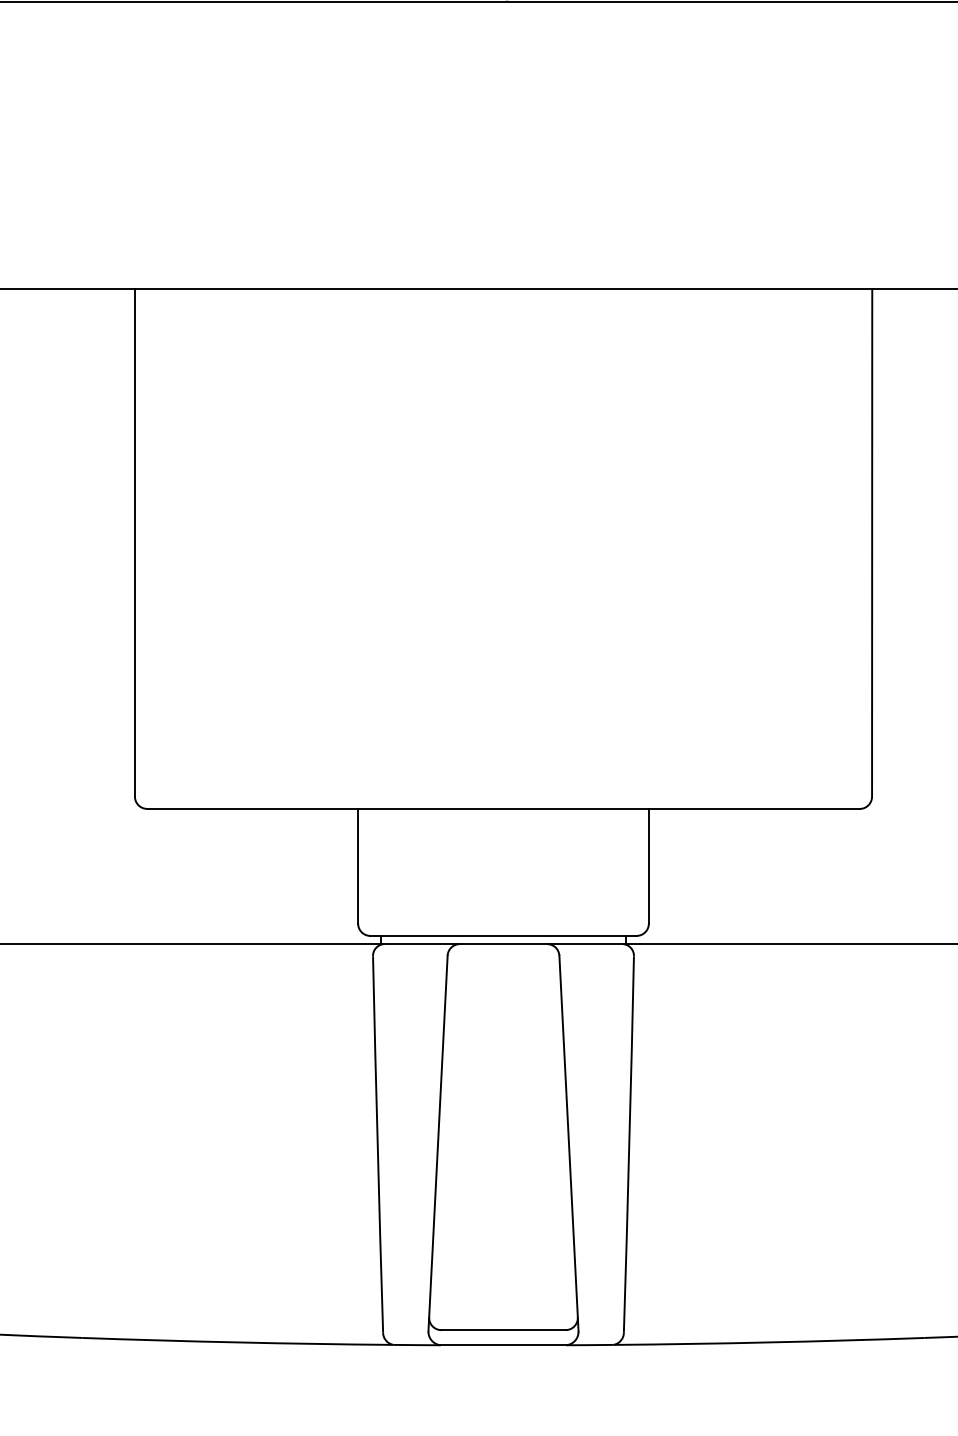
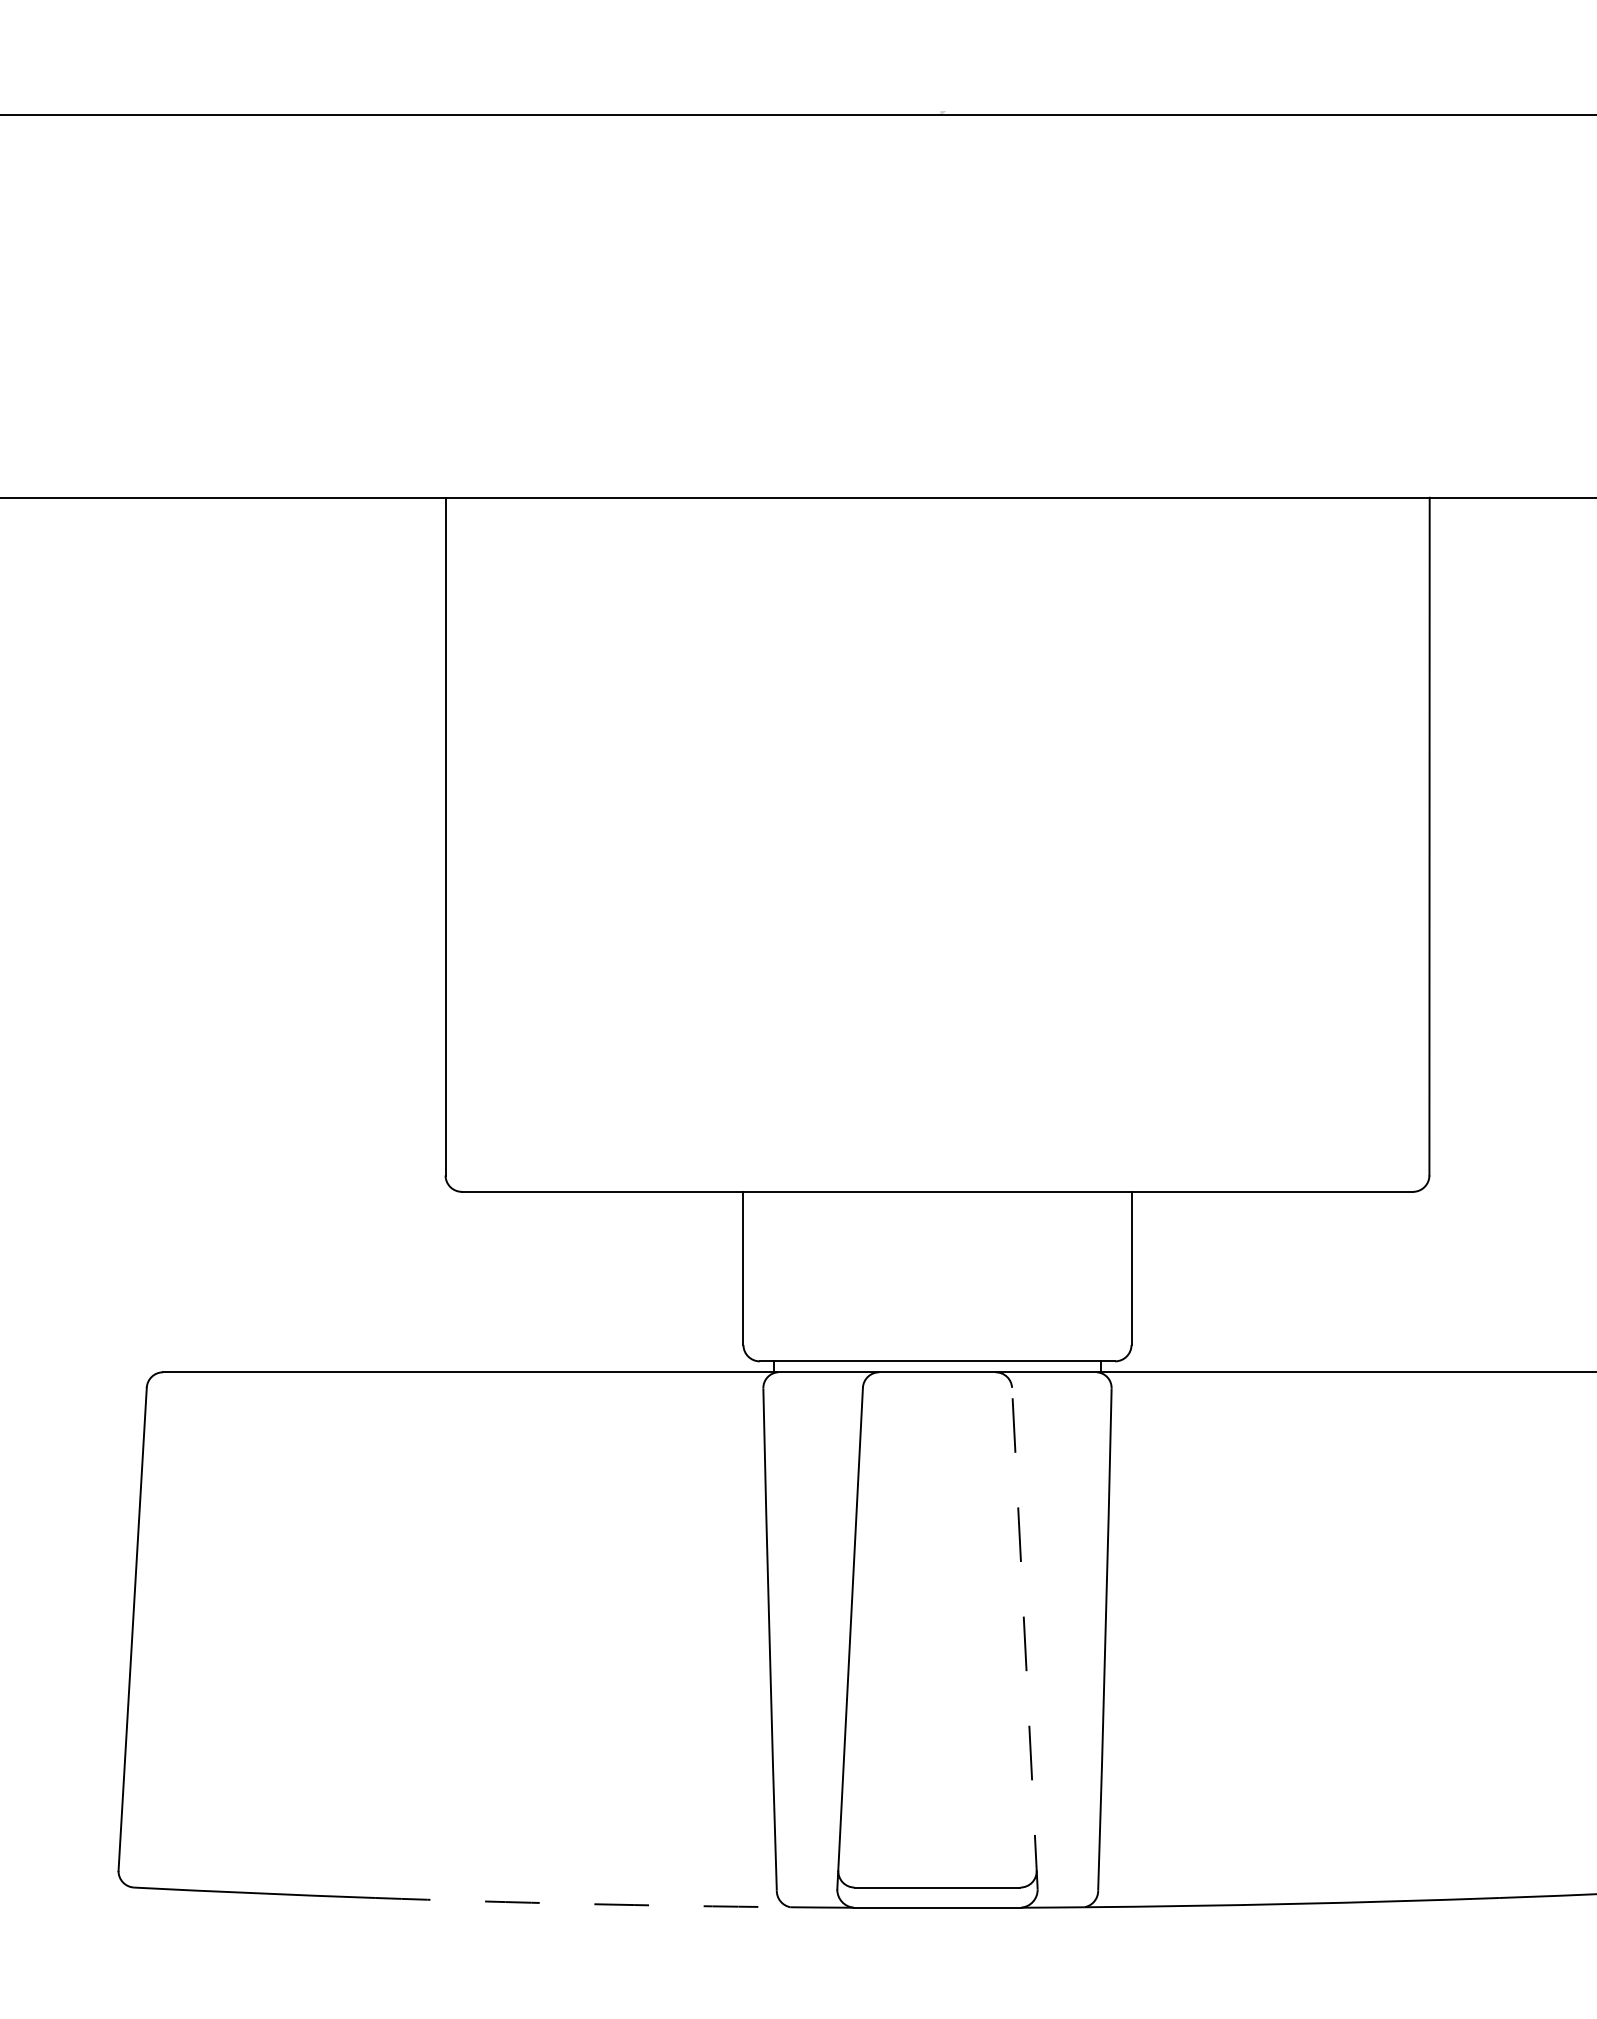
line: (568, 1143) -> (1024, 1638), solid -> dashed
arc: (238, 1342) -> (583, 1903), solid -> dashed

